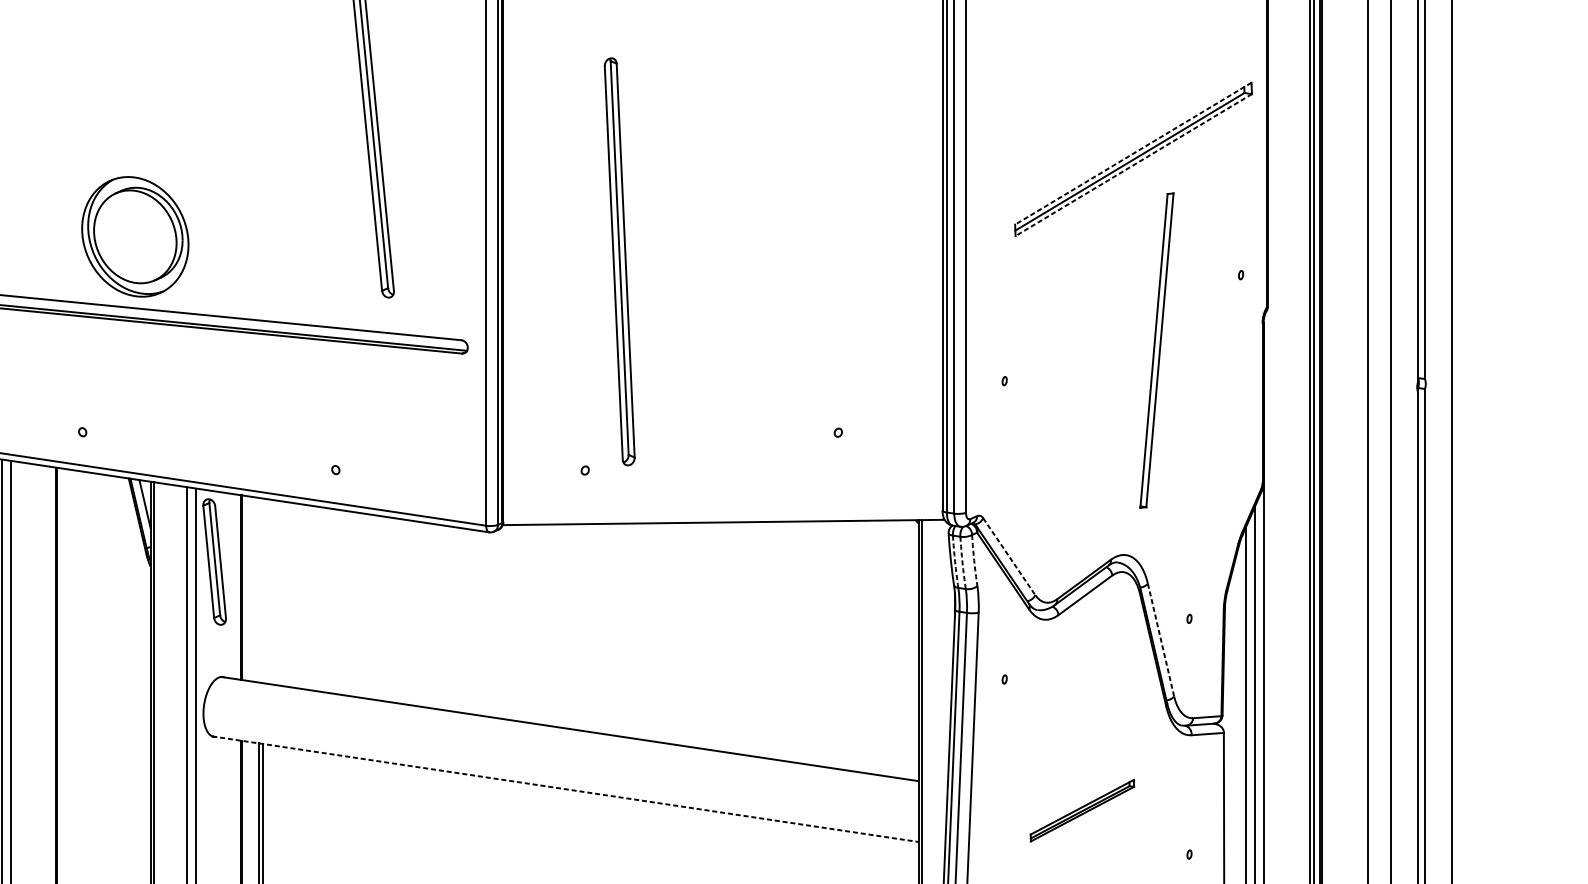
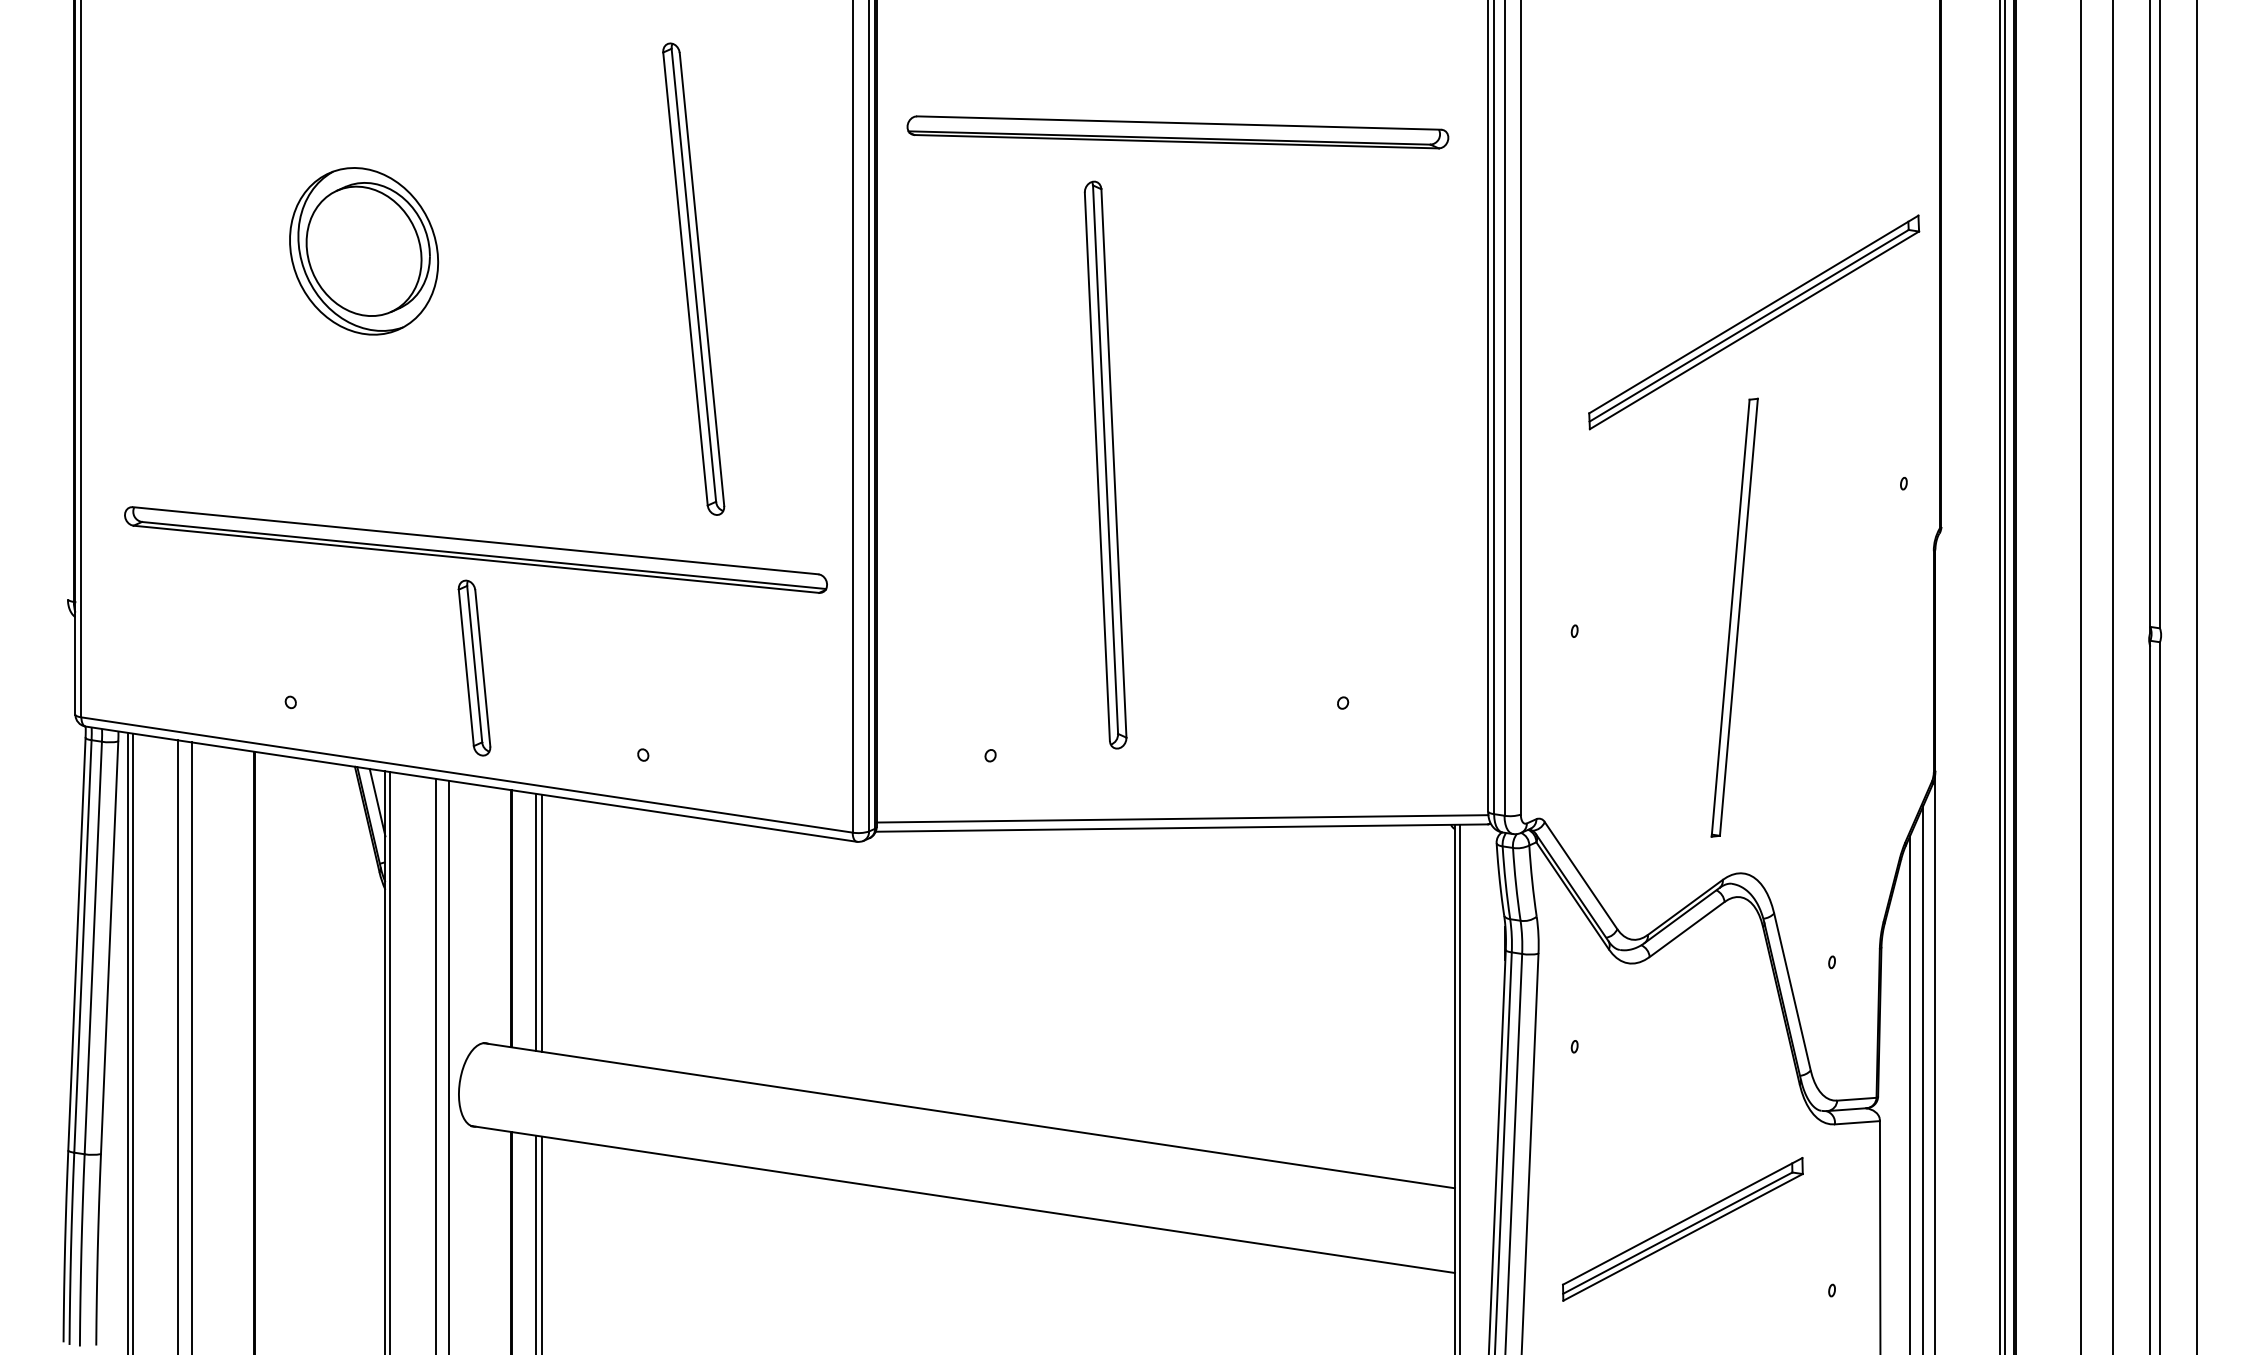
part: (719, 22) -> (1177, 132), added
line: (1133, 153) -> (1753, 314), dashed -> solid
line: (1133, 165) -> (1754, 330), dashed -> solid
part: (135, 236) -> (364, 251), moved
part: (619, 261) -> (1105, 464), moved
part: (1156, 350) -> (1734, 617), moved
line: (723, 515) -> (1182, 818), added
line: (1009, 556) -> (1581, 875), dashed -> solid
arc: (974, 560) -> (1532, 881), dashed -> solid
part: (214, 561) -> (474, 667), moved
arc: (954, 561) -> (1505, 882), dashed -> solid
arc: (962, 563) -> (1516, 884), dashed -> solid
line: (258, 589) -> (535, 921), added
line: (262, 590) -> (541, 922), added
line: (1161, 640) -> (1792, 992), dashed -> solid
line: (565, 789) -> (963, 1199), dashed -> solid
part: (1082, 810) -> (1682, 1229), size x1.67

